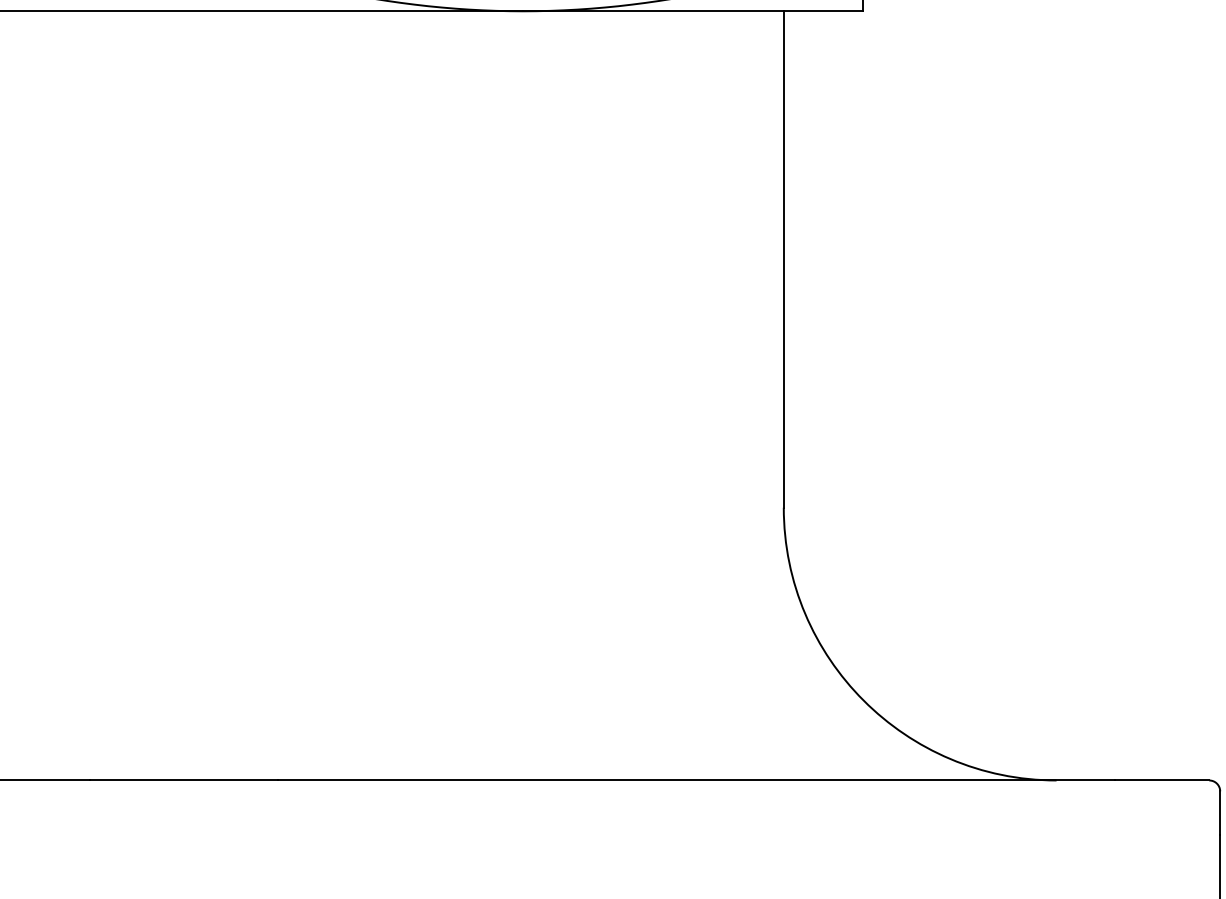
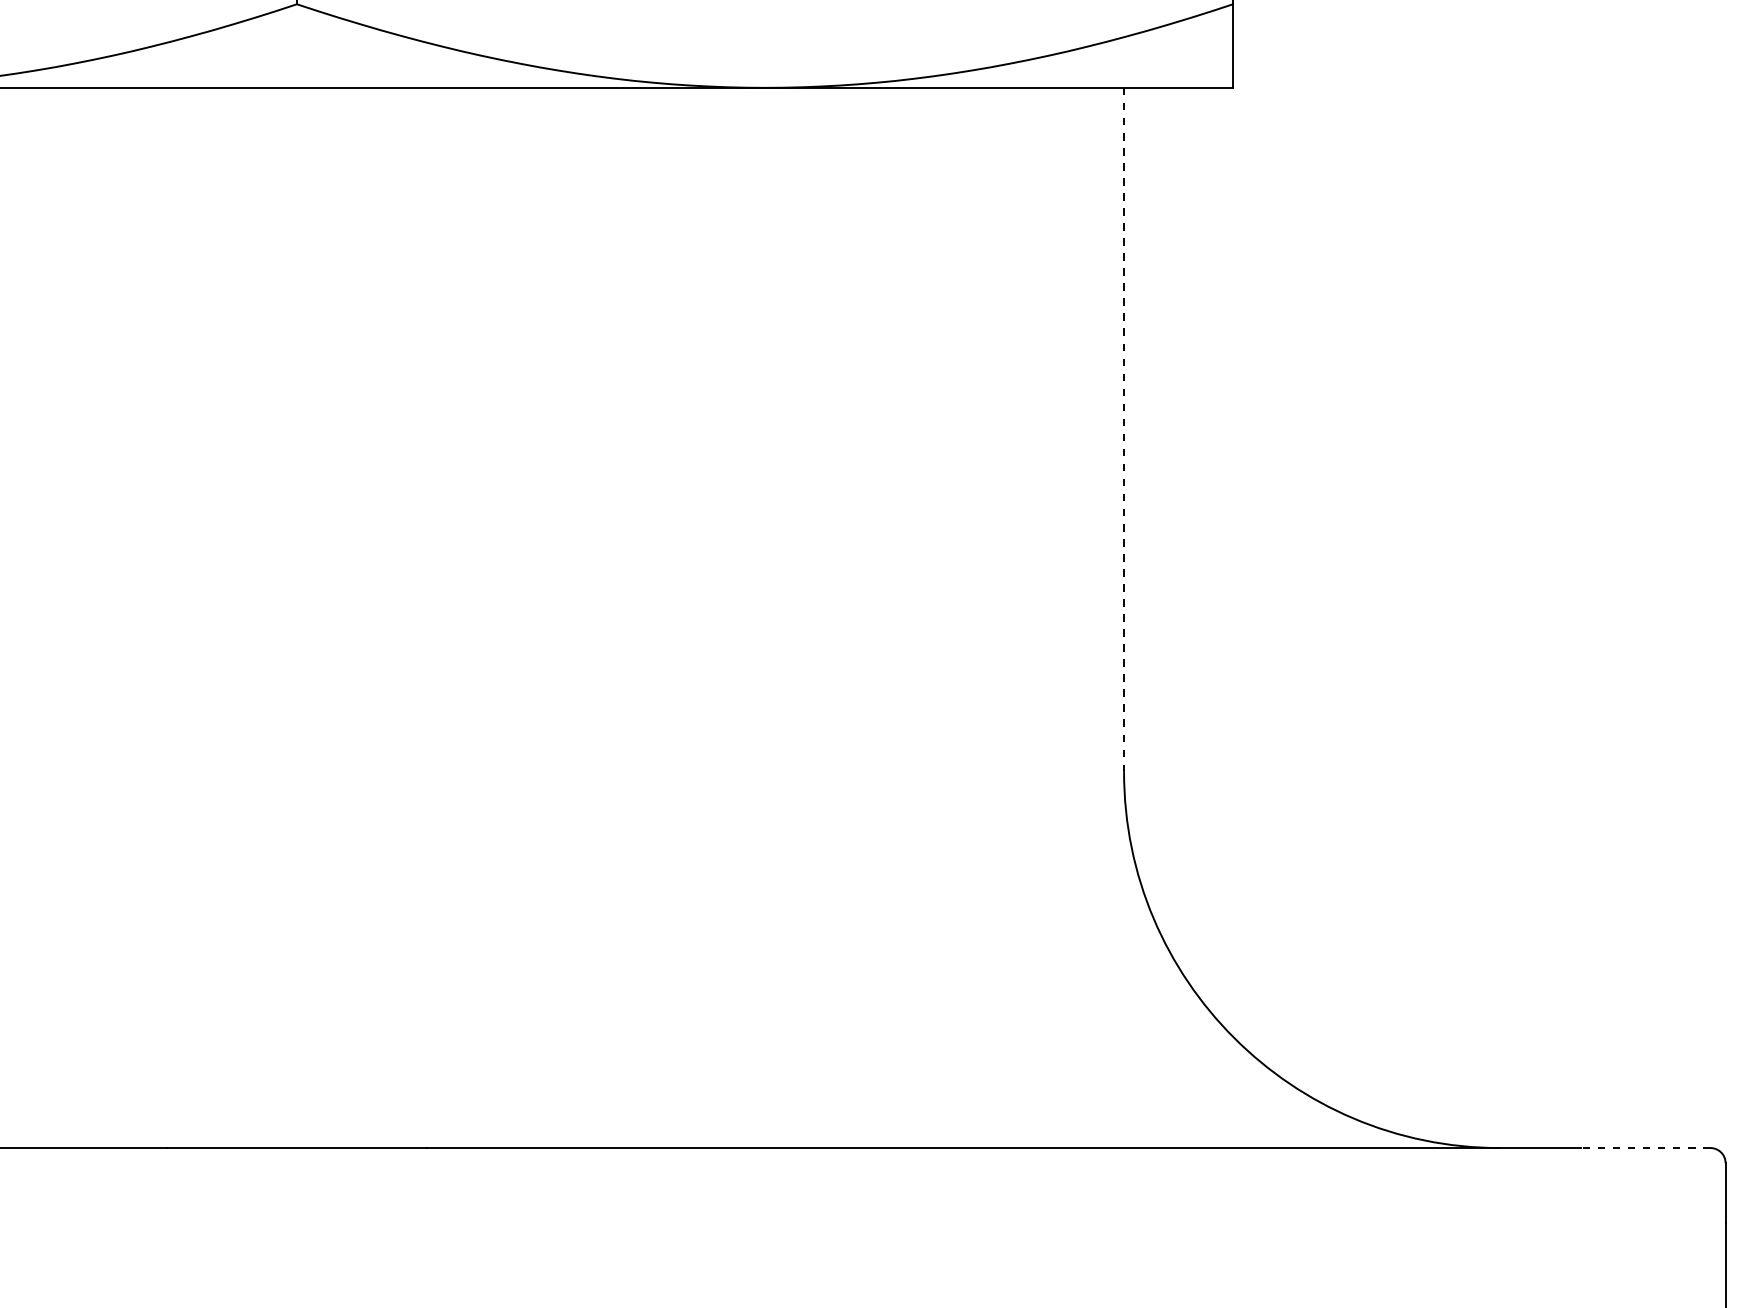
line: (784, 259) -> (1124, 429), solid -> dashed
line: (1162, 780) -> (1645, 1148), solid -> dashed

